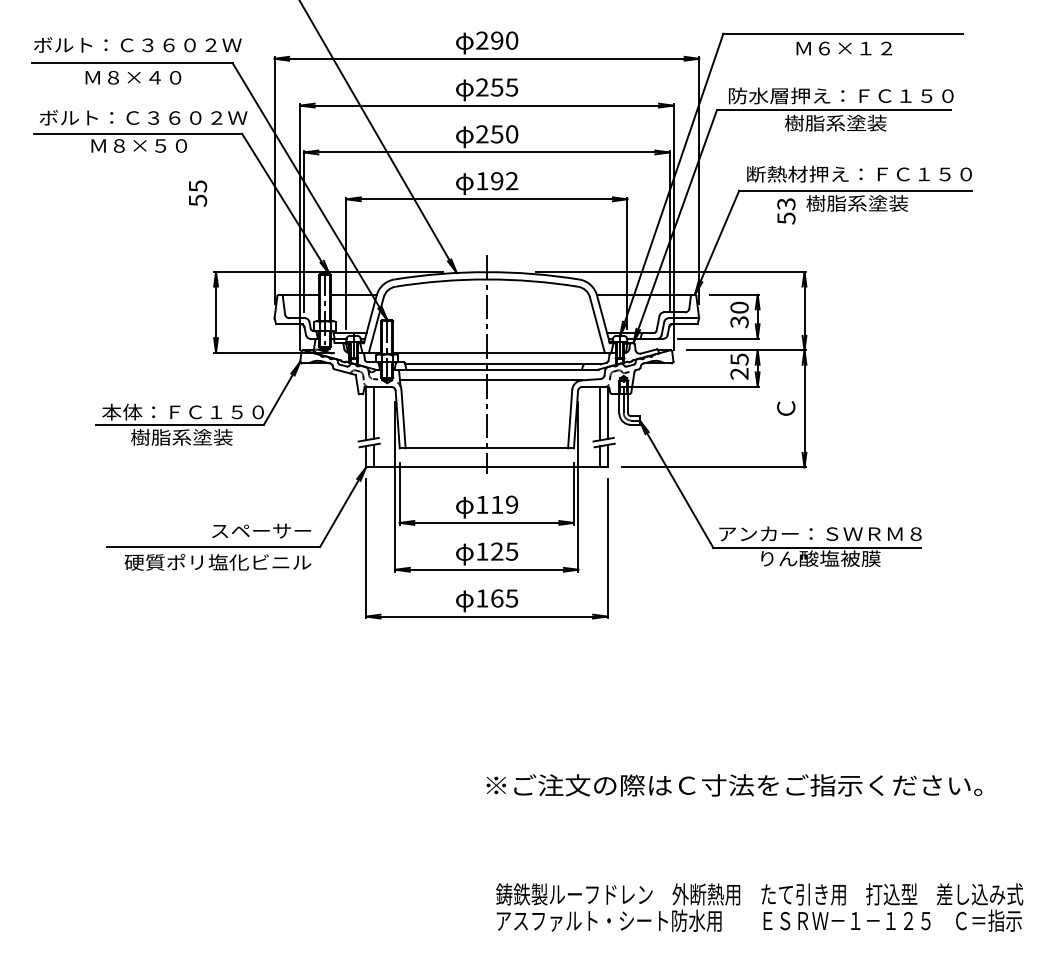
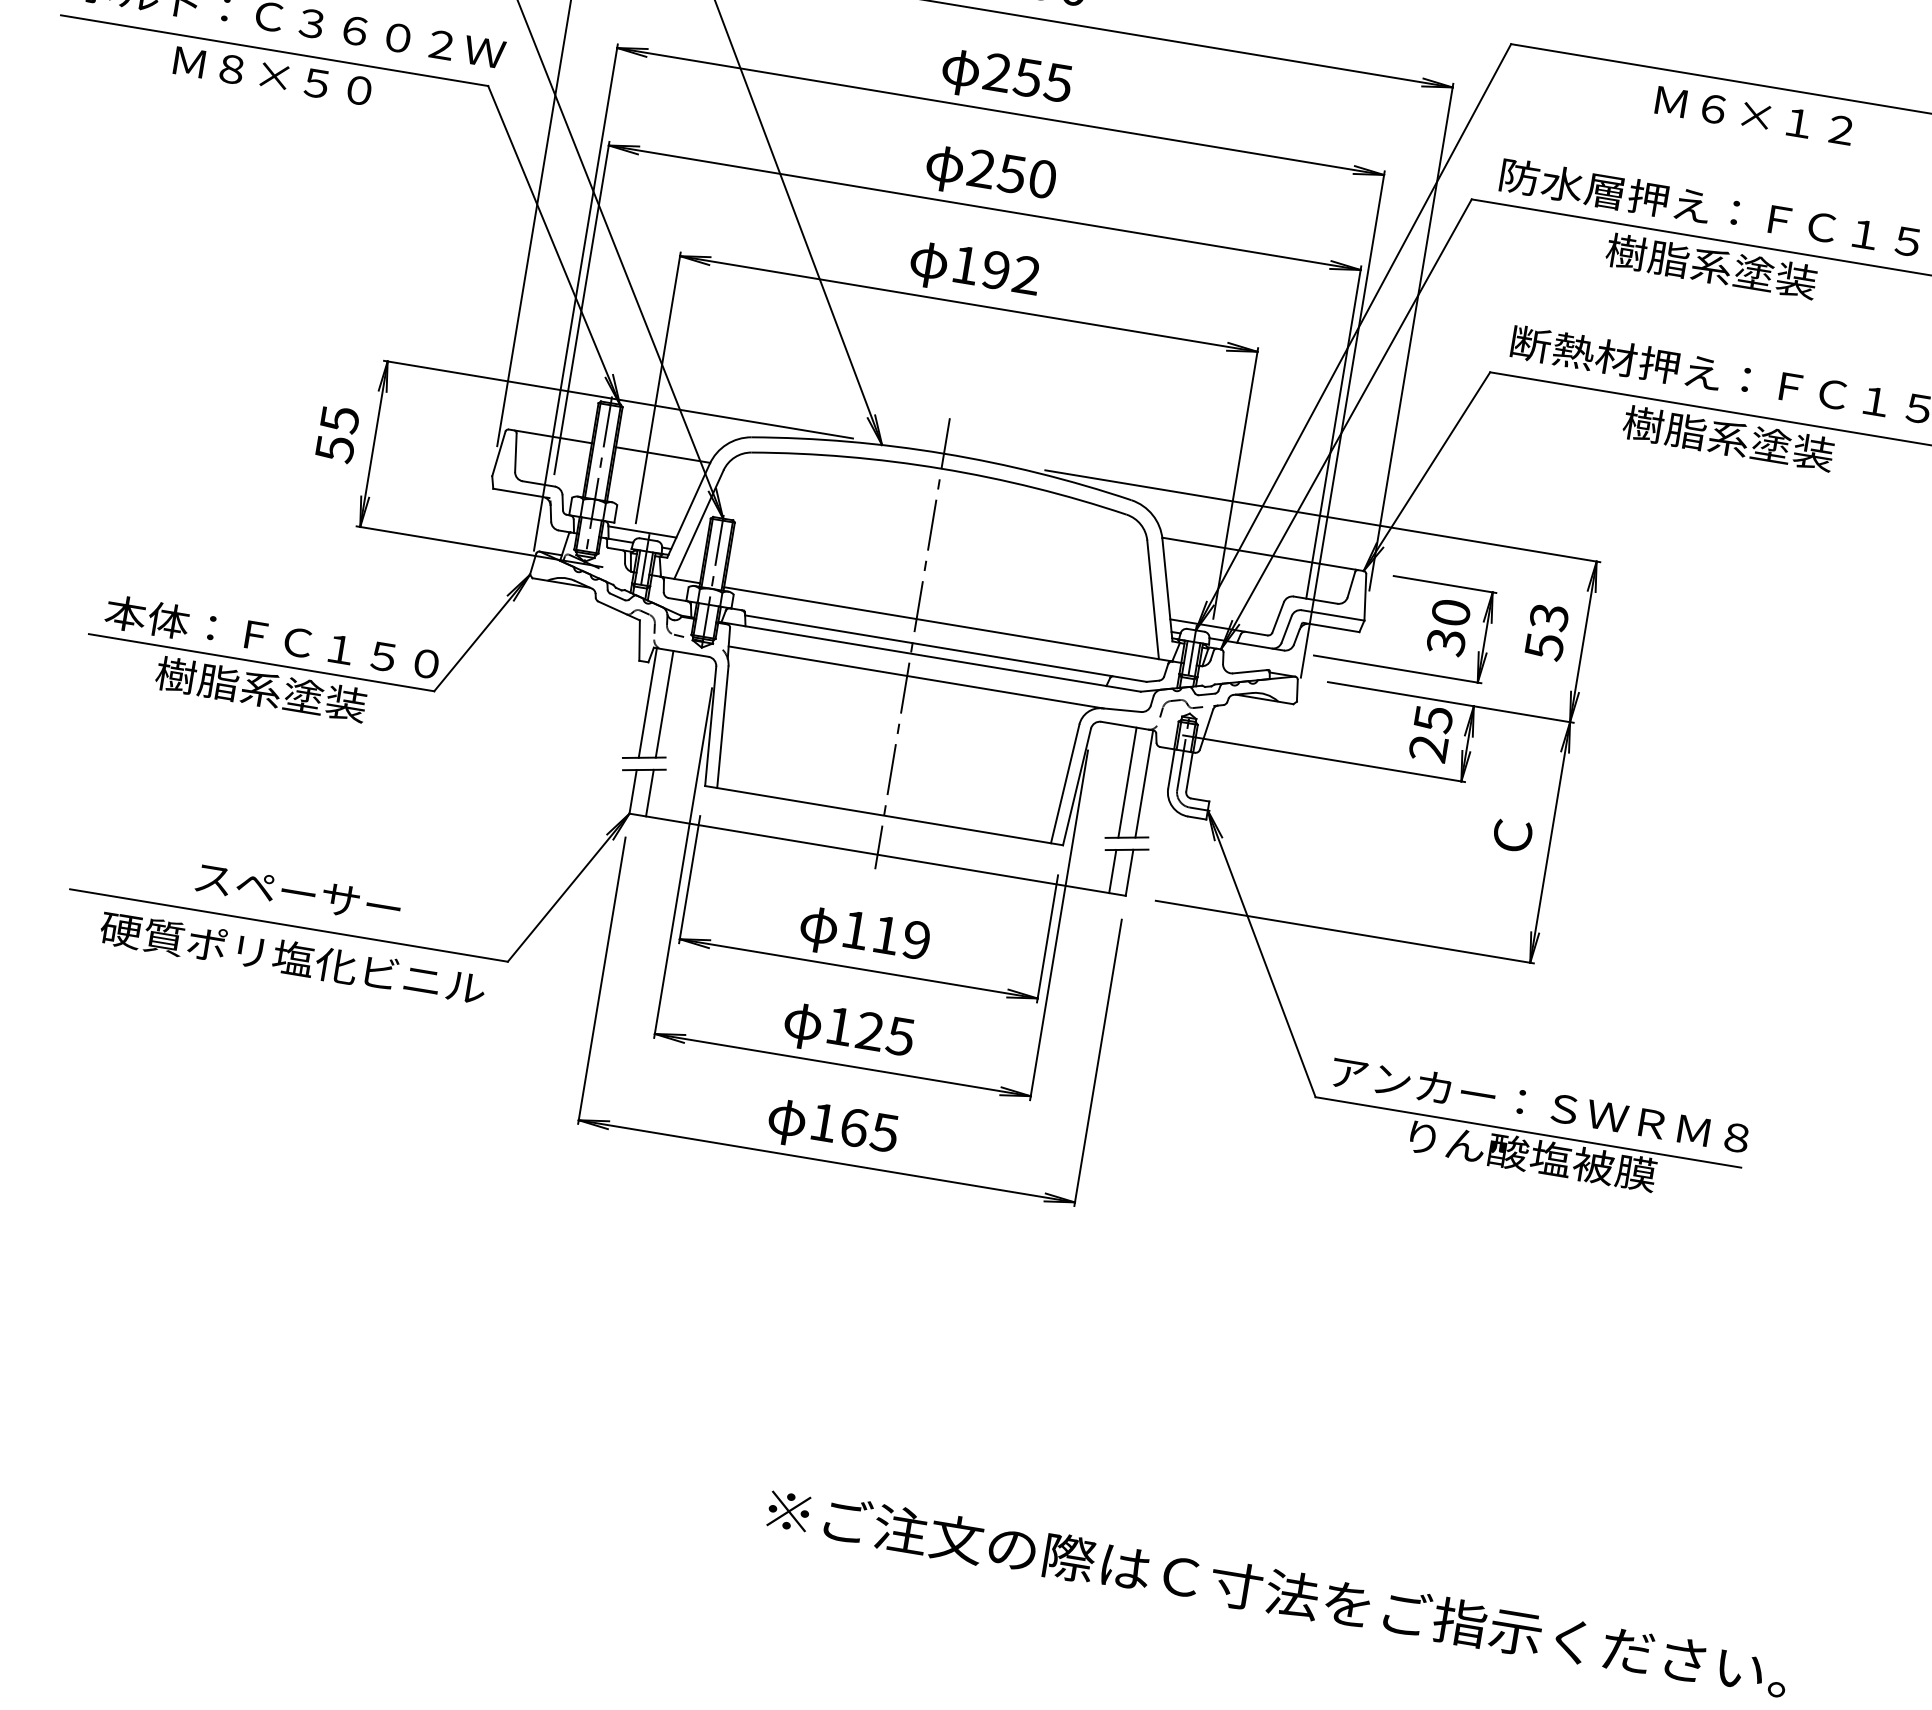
text: (198, 193) -> (338, 434), moved
text: (786, 211) -> (1546, 632), moved
text: (261, 530) -> (298, 892), moved

